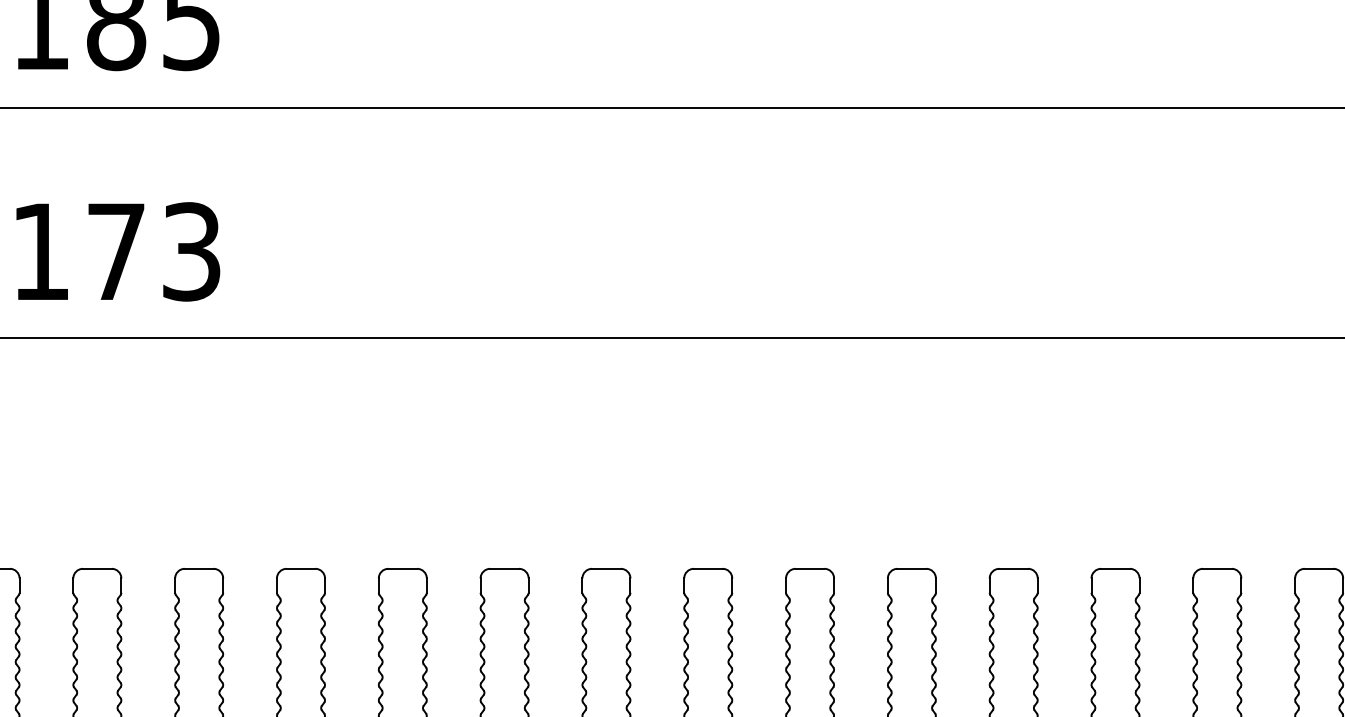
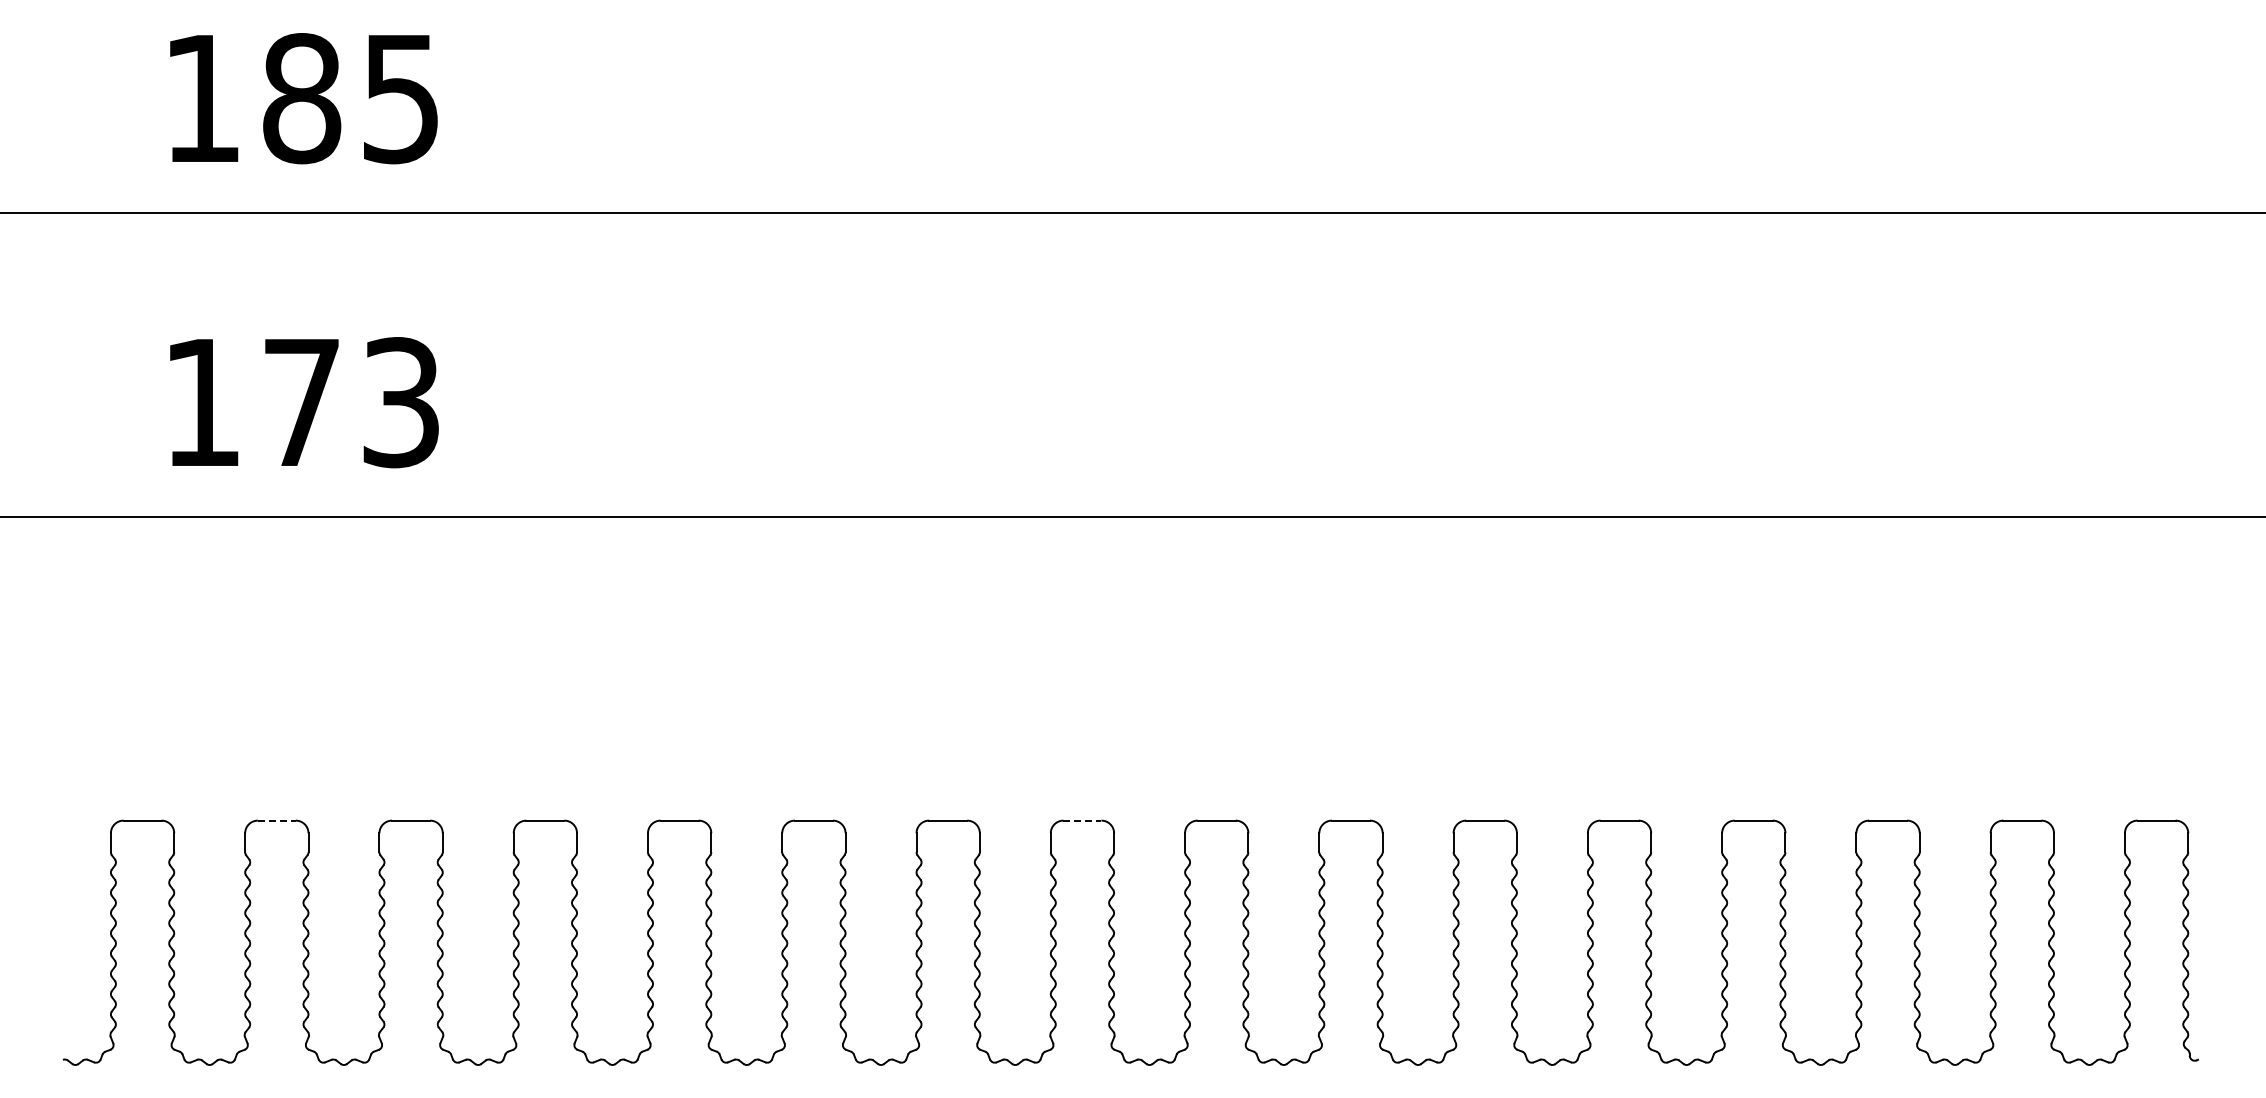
line: (97, 568) -> (277, 820), solid -> dashed
line: (708, 568) -> (1082, 820), solid -> dashed

